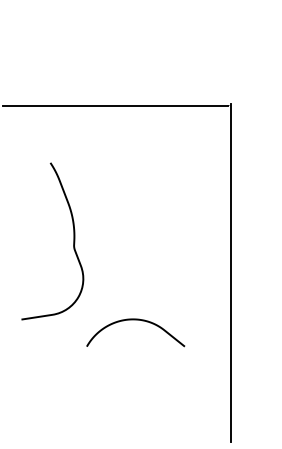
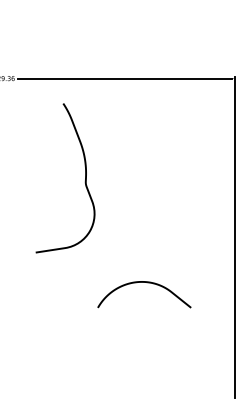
curve: (73, 241) -> (85, 178), moved

